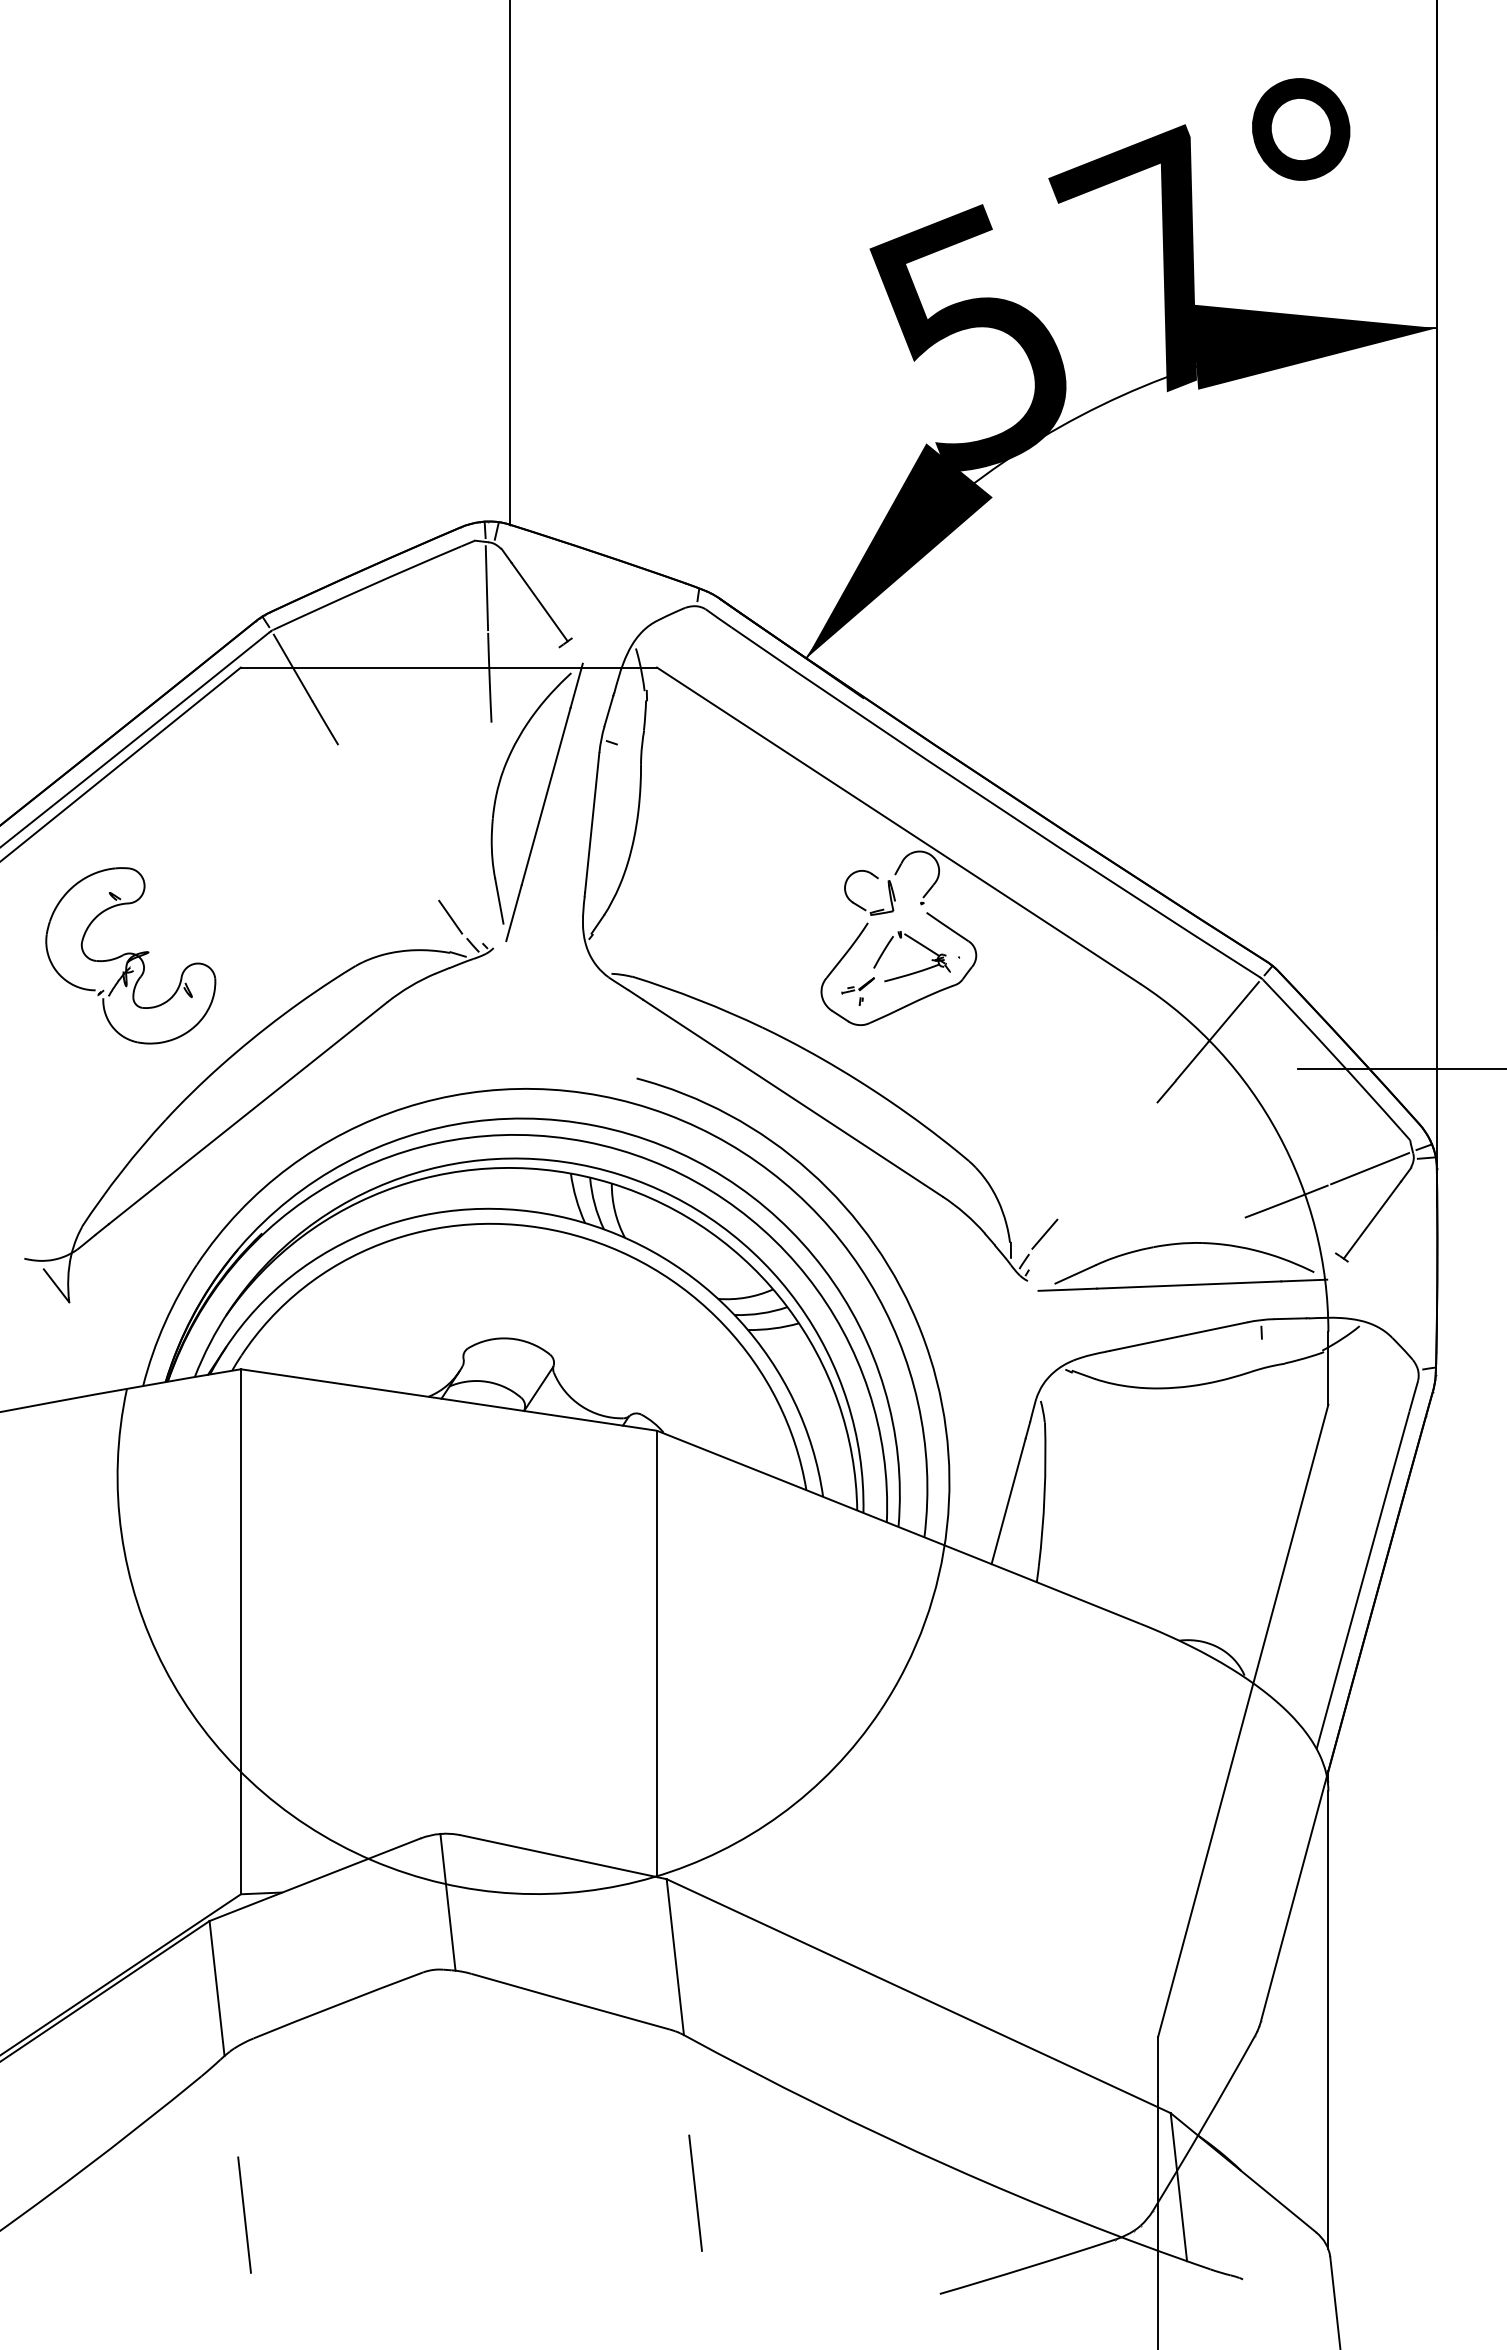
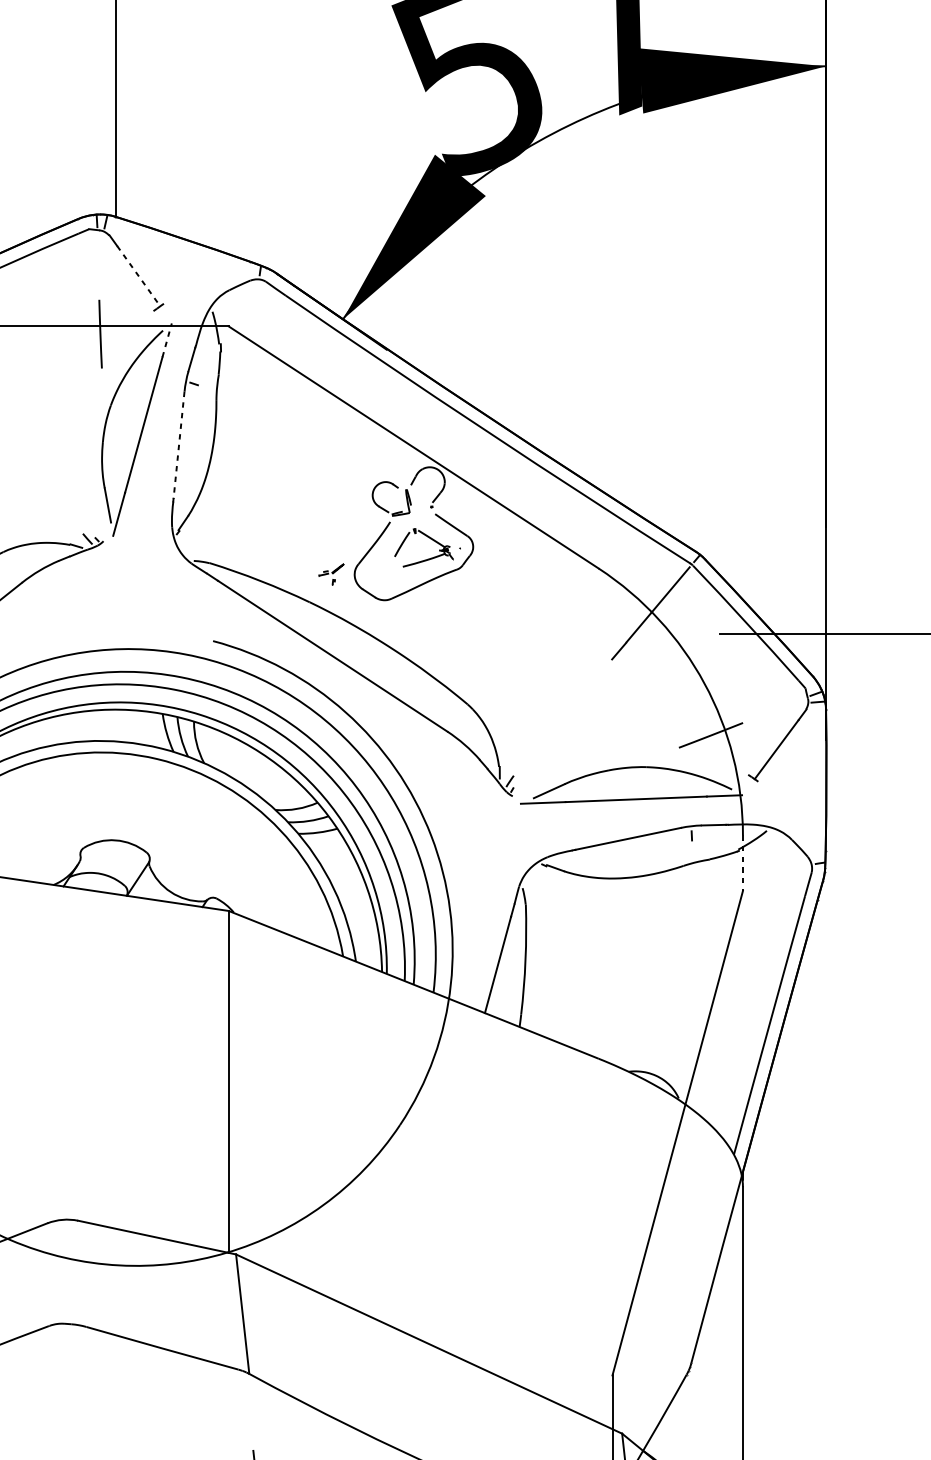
line: (486, 588) -> (98, 265), removed
line: (539, 602) -> (138, 276), solid -> dashed
line: (576, 685) -> (167, 340), solid -> dashed
line: (592, 823) -> (179, 445), solid -> dashed
line: (450, 916) -> (70, 517), removed
part: (857, 991) -> (330, 574), moved
line: (1370, 1168) -> (775, 710), removed
line: (1044, 1233) -> (525, 759), removed
line: (1328, 1368) -> (743, 863), solid -> dashed
line: (447, 1901) -> (68, 1271), removed

